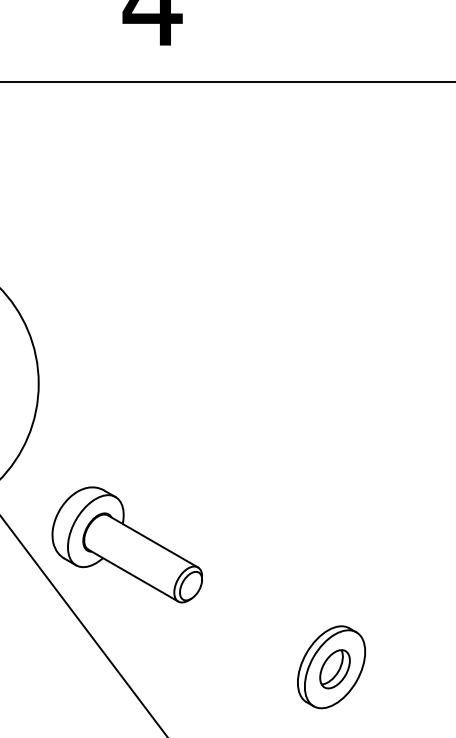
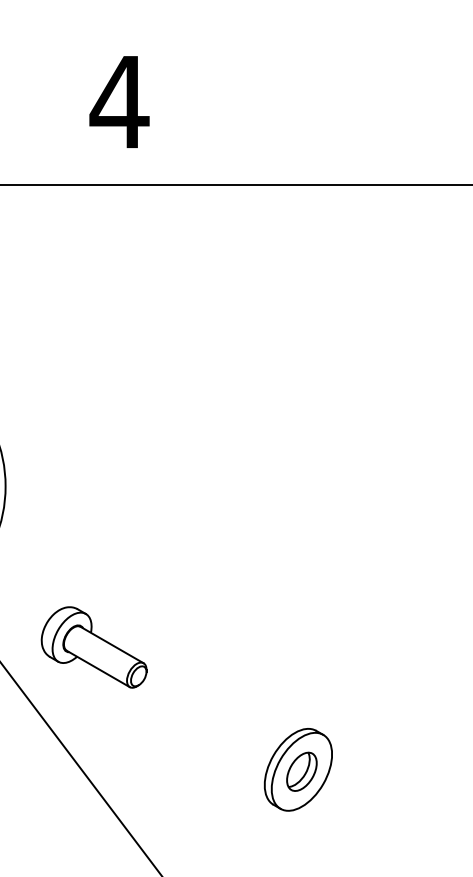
part: (126, 544) -> (93, 647), size x0.7

